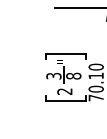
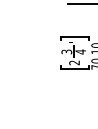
text: (73, 75) -> (80, 51), 8 -> 4

